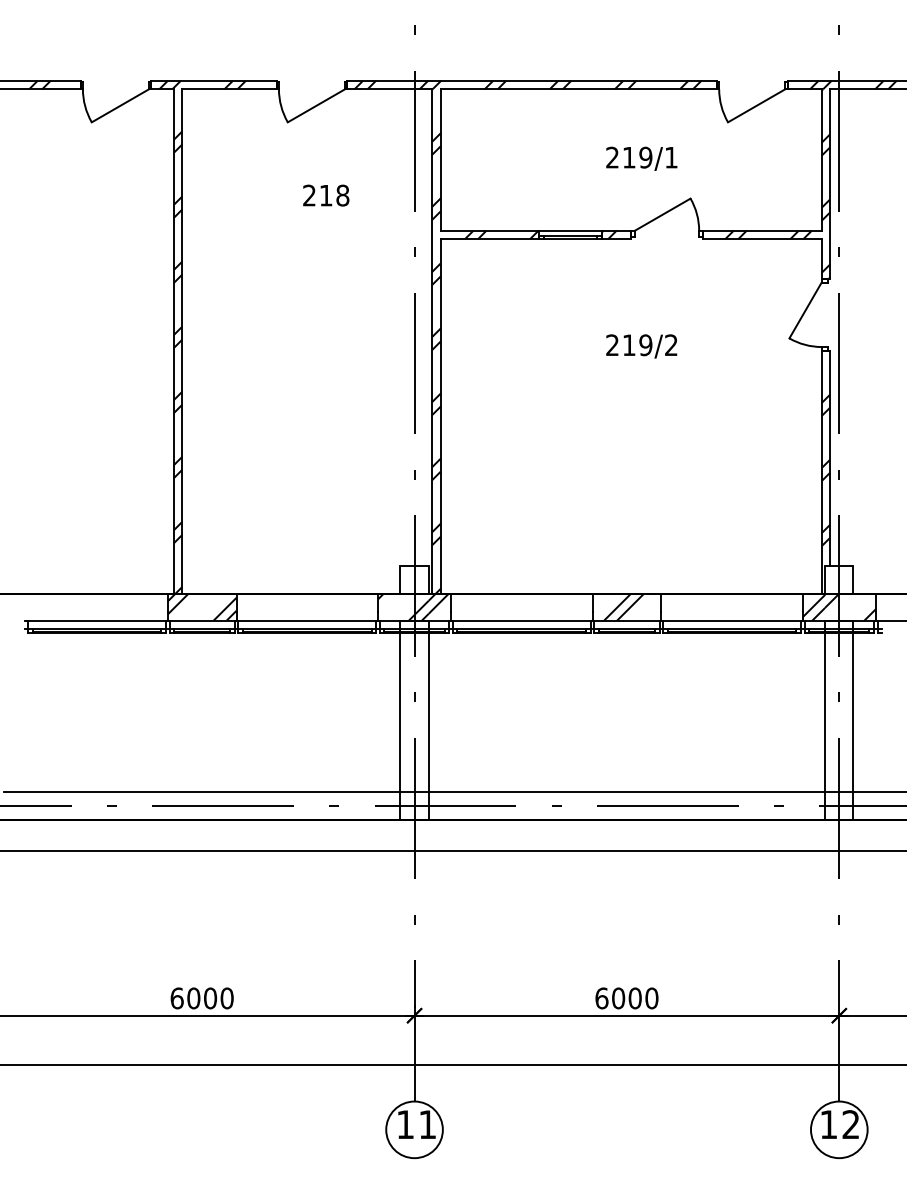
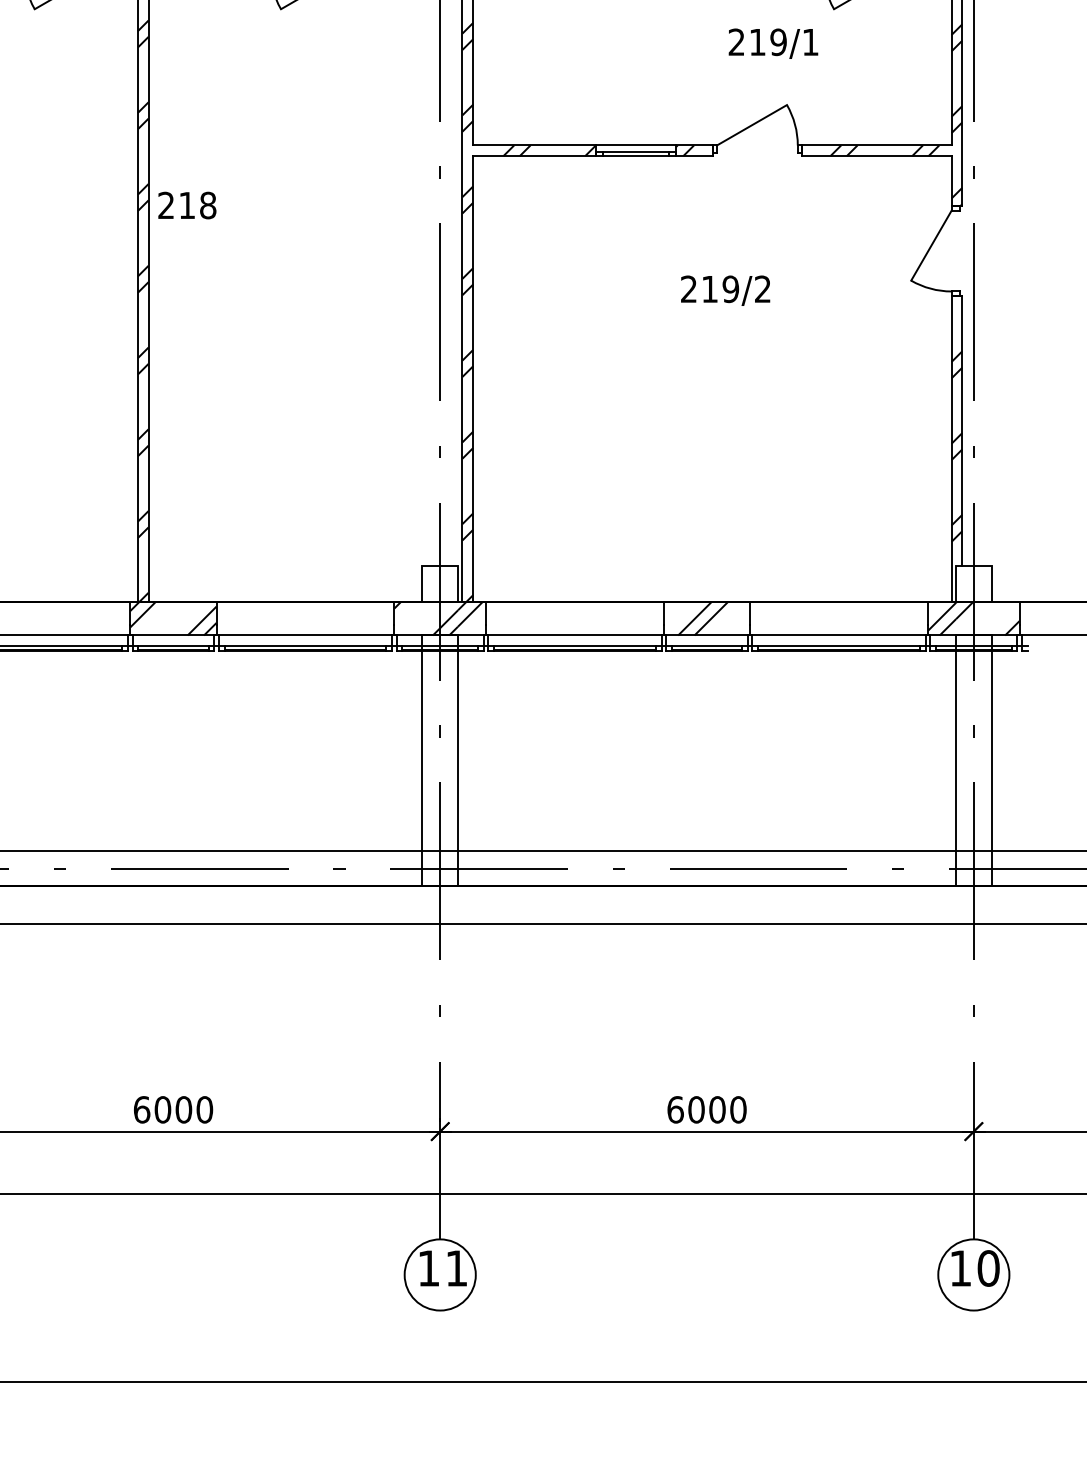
text: (641, 158) -> (773, 43), moved
text: (326, 195) -> (187, 205), moved
text: (850, 1124) -> (987, 1268), 12 -> 10

